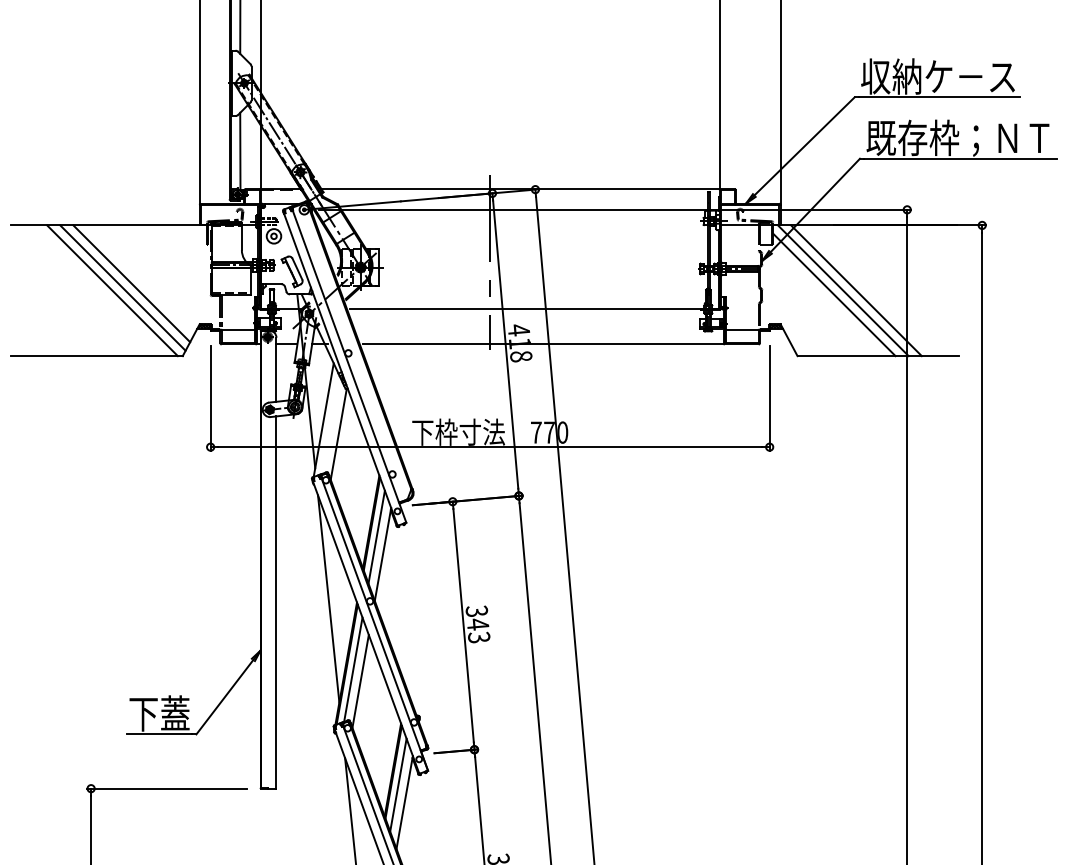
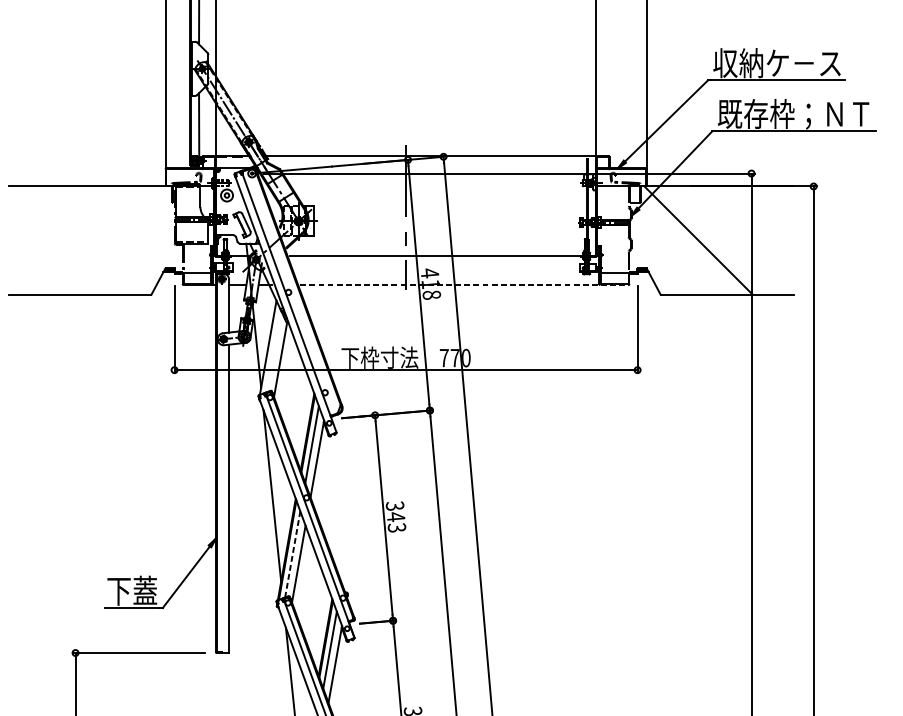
line: (131, 283) -> (108, 234), removed
line: (122, 287) -> (101, 237), removed
line: (112, 290) -> (93, 240), removed
line: (856, 290) -> (709, 240), removed
line: (834, 294) -> (691, 243), removed
line: (561, 344) -> (465, 285), solid -> dashed
line: (353, 669) -> (292, 554), solid -> dashed

